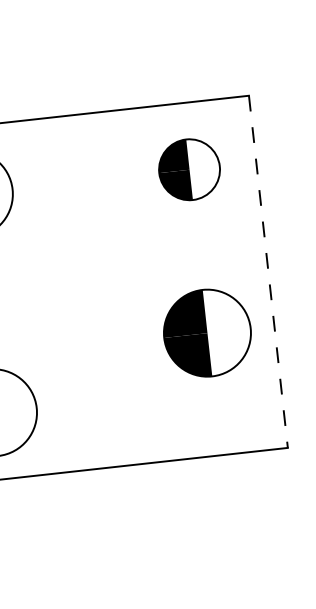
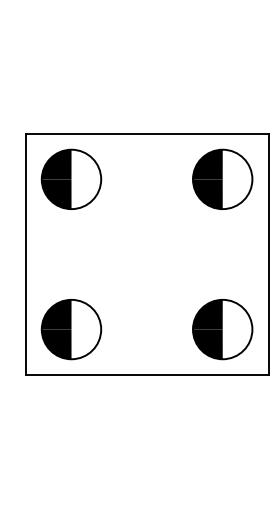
part: (189, 168) -> (222, 178), size x1.43
line: (268, 271) -> (268, 254), dashed -> solid
part: (207, 333) -> (222, 329), moved

